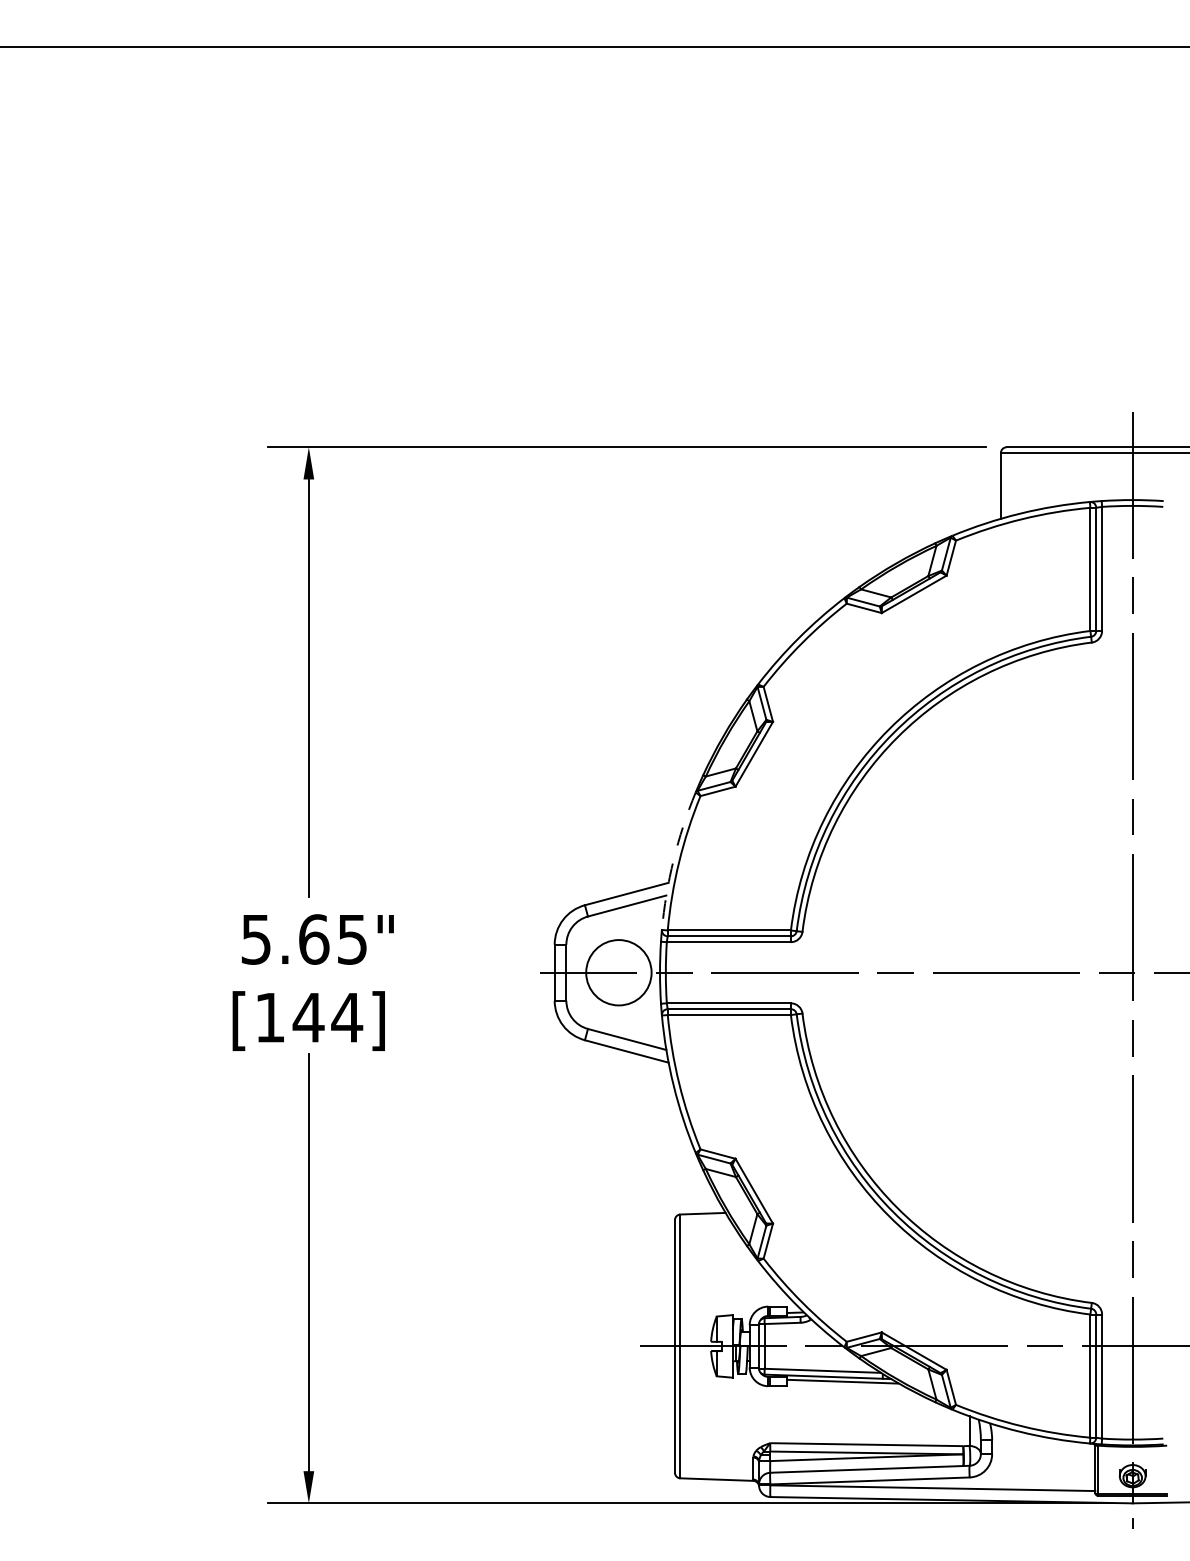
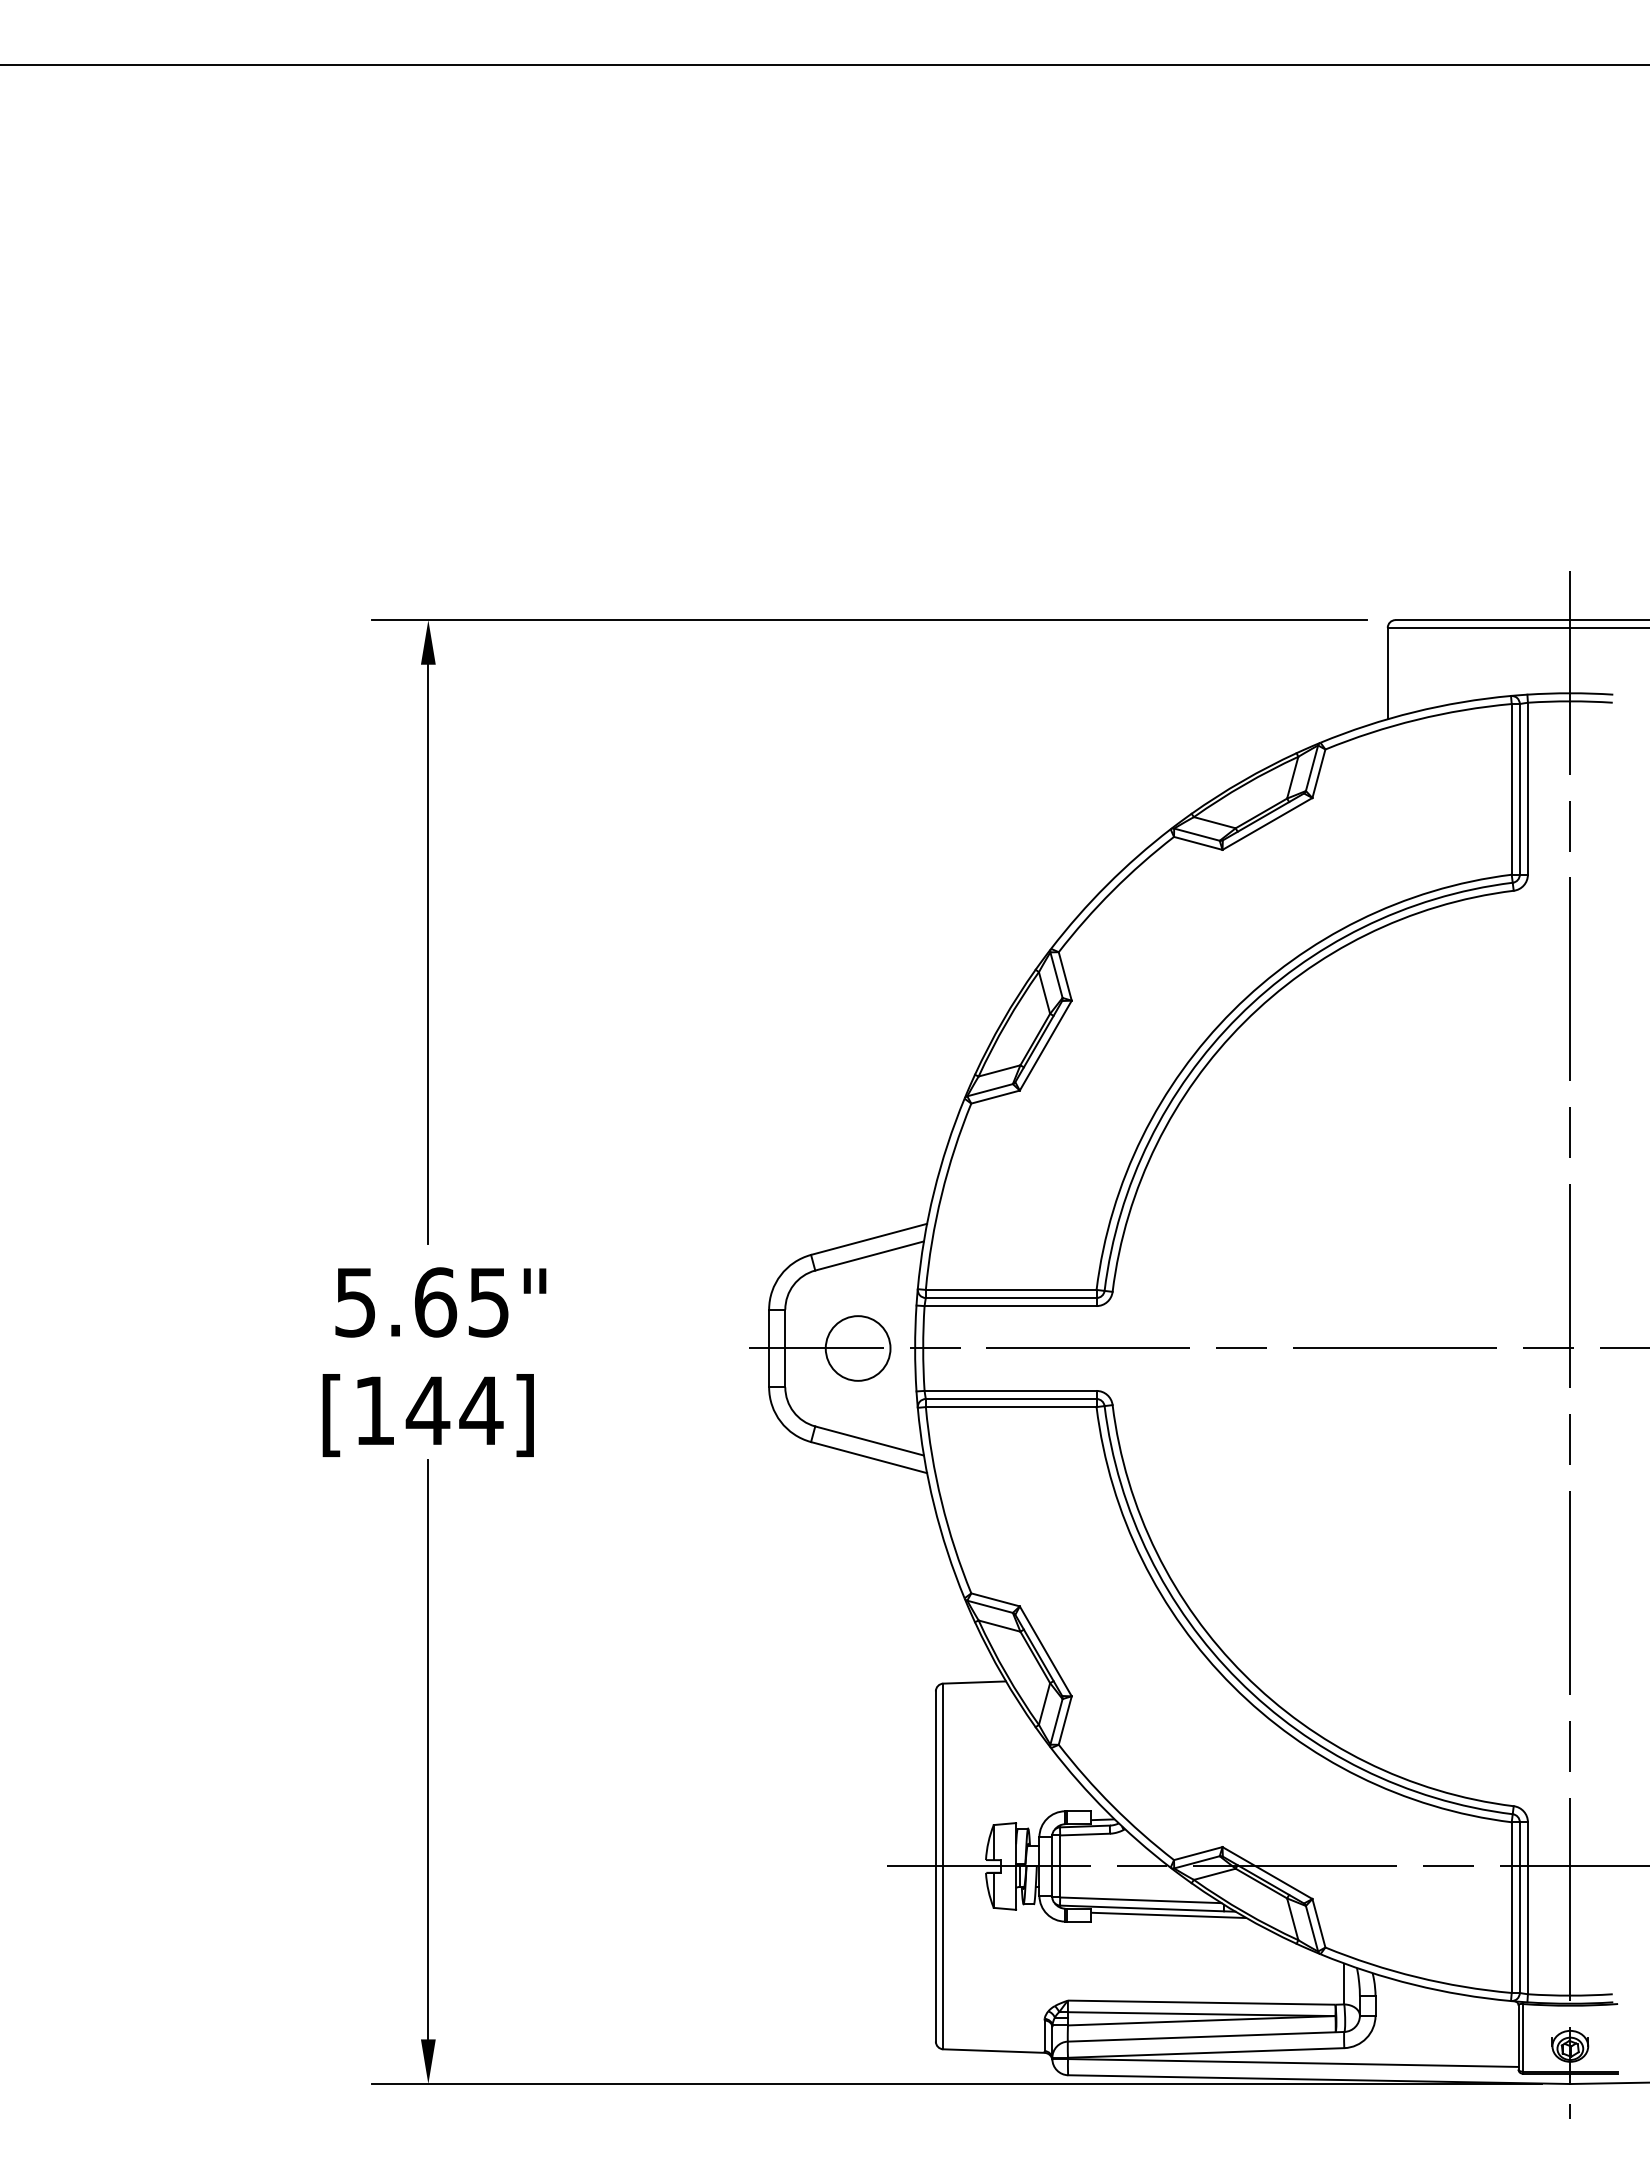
arc: (673, 860) -> (934, 1192), dashed -> solid
circle: (618, 972) -> (857, 1348), size x0.71

